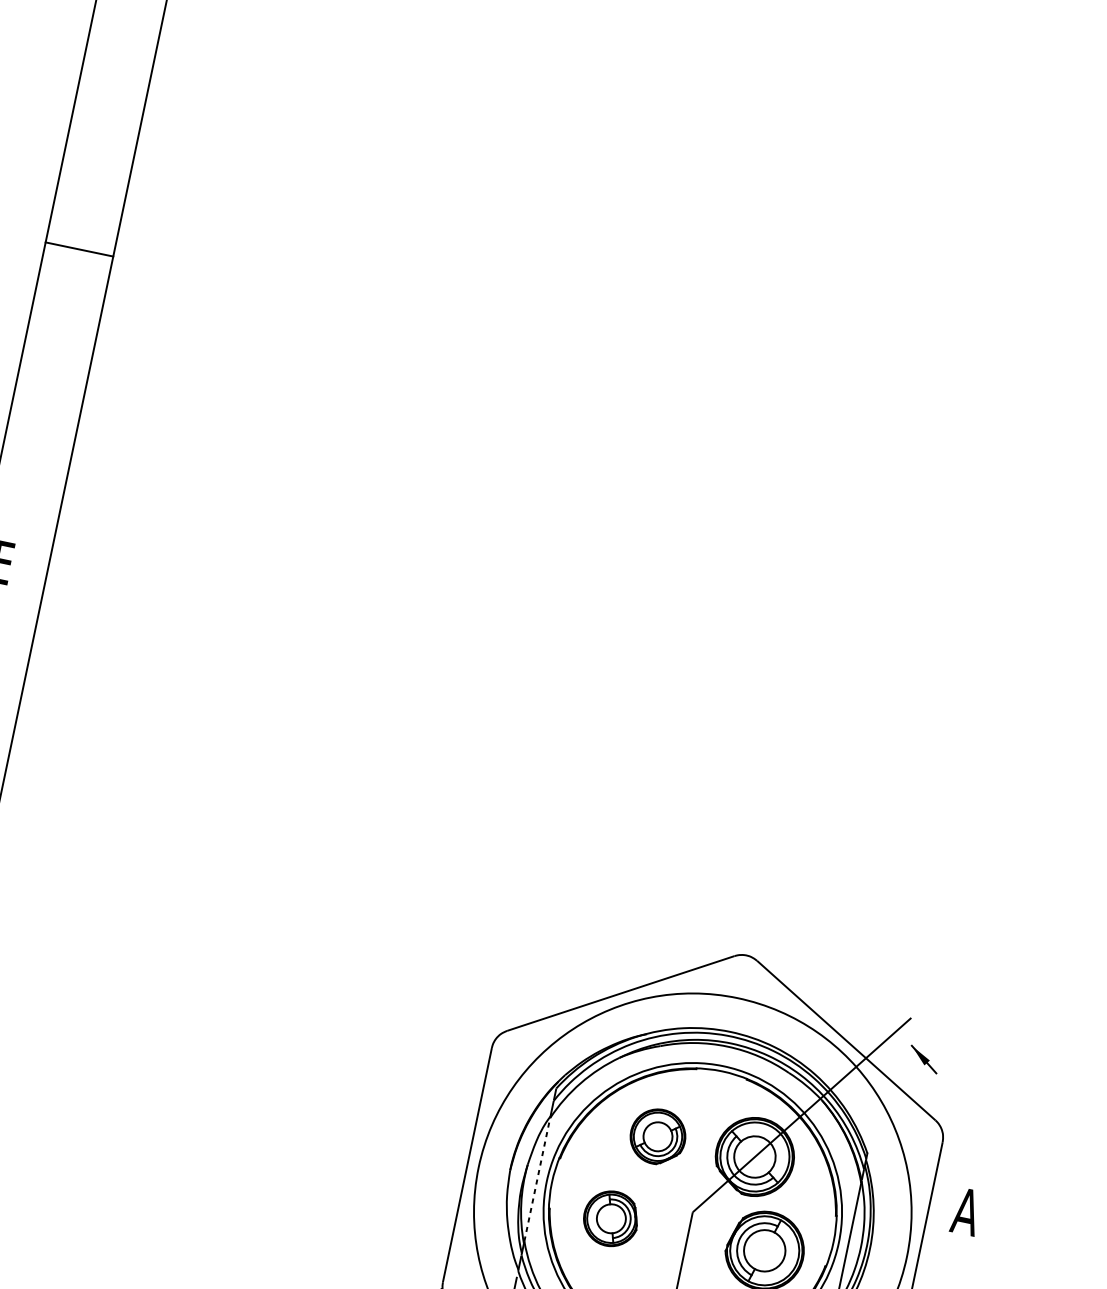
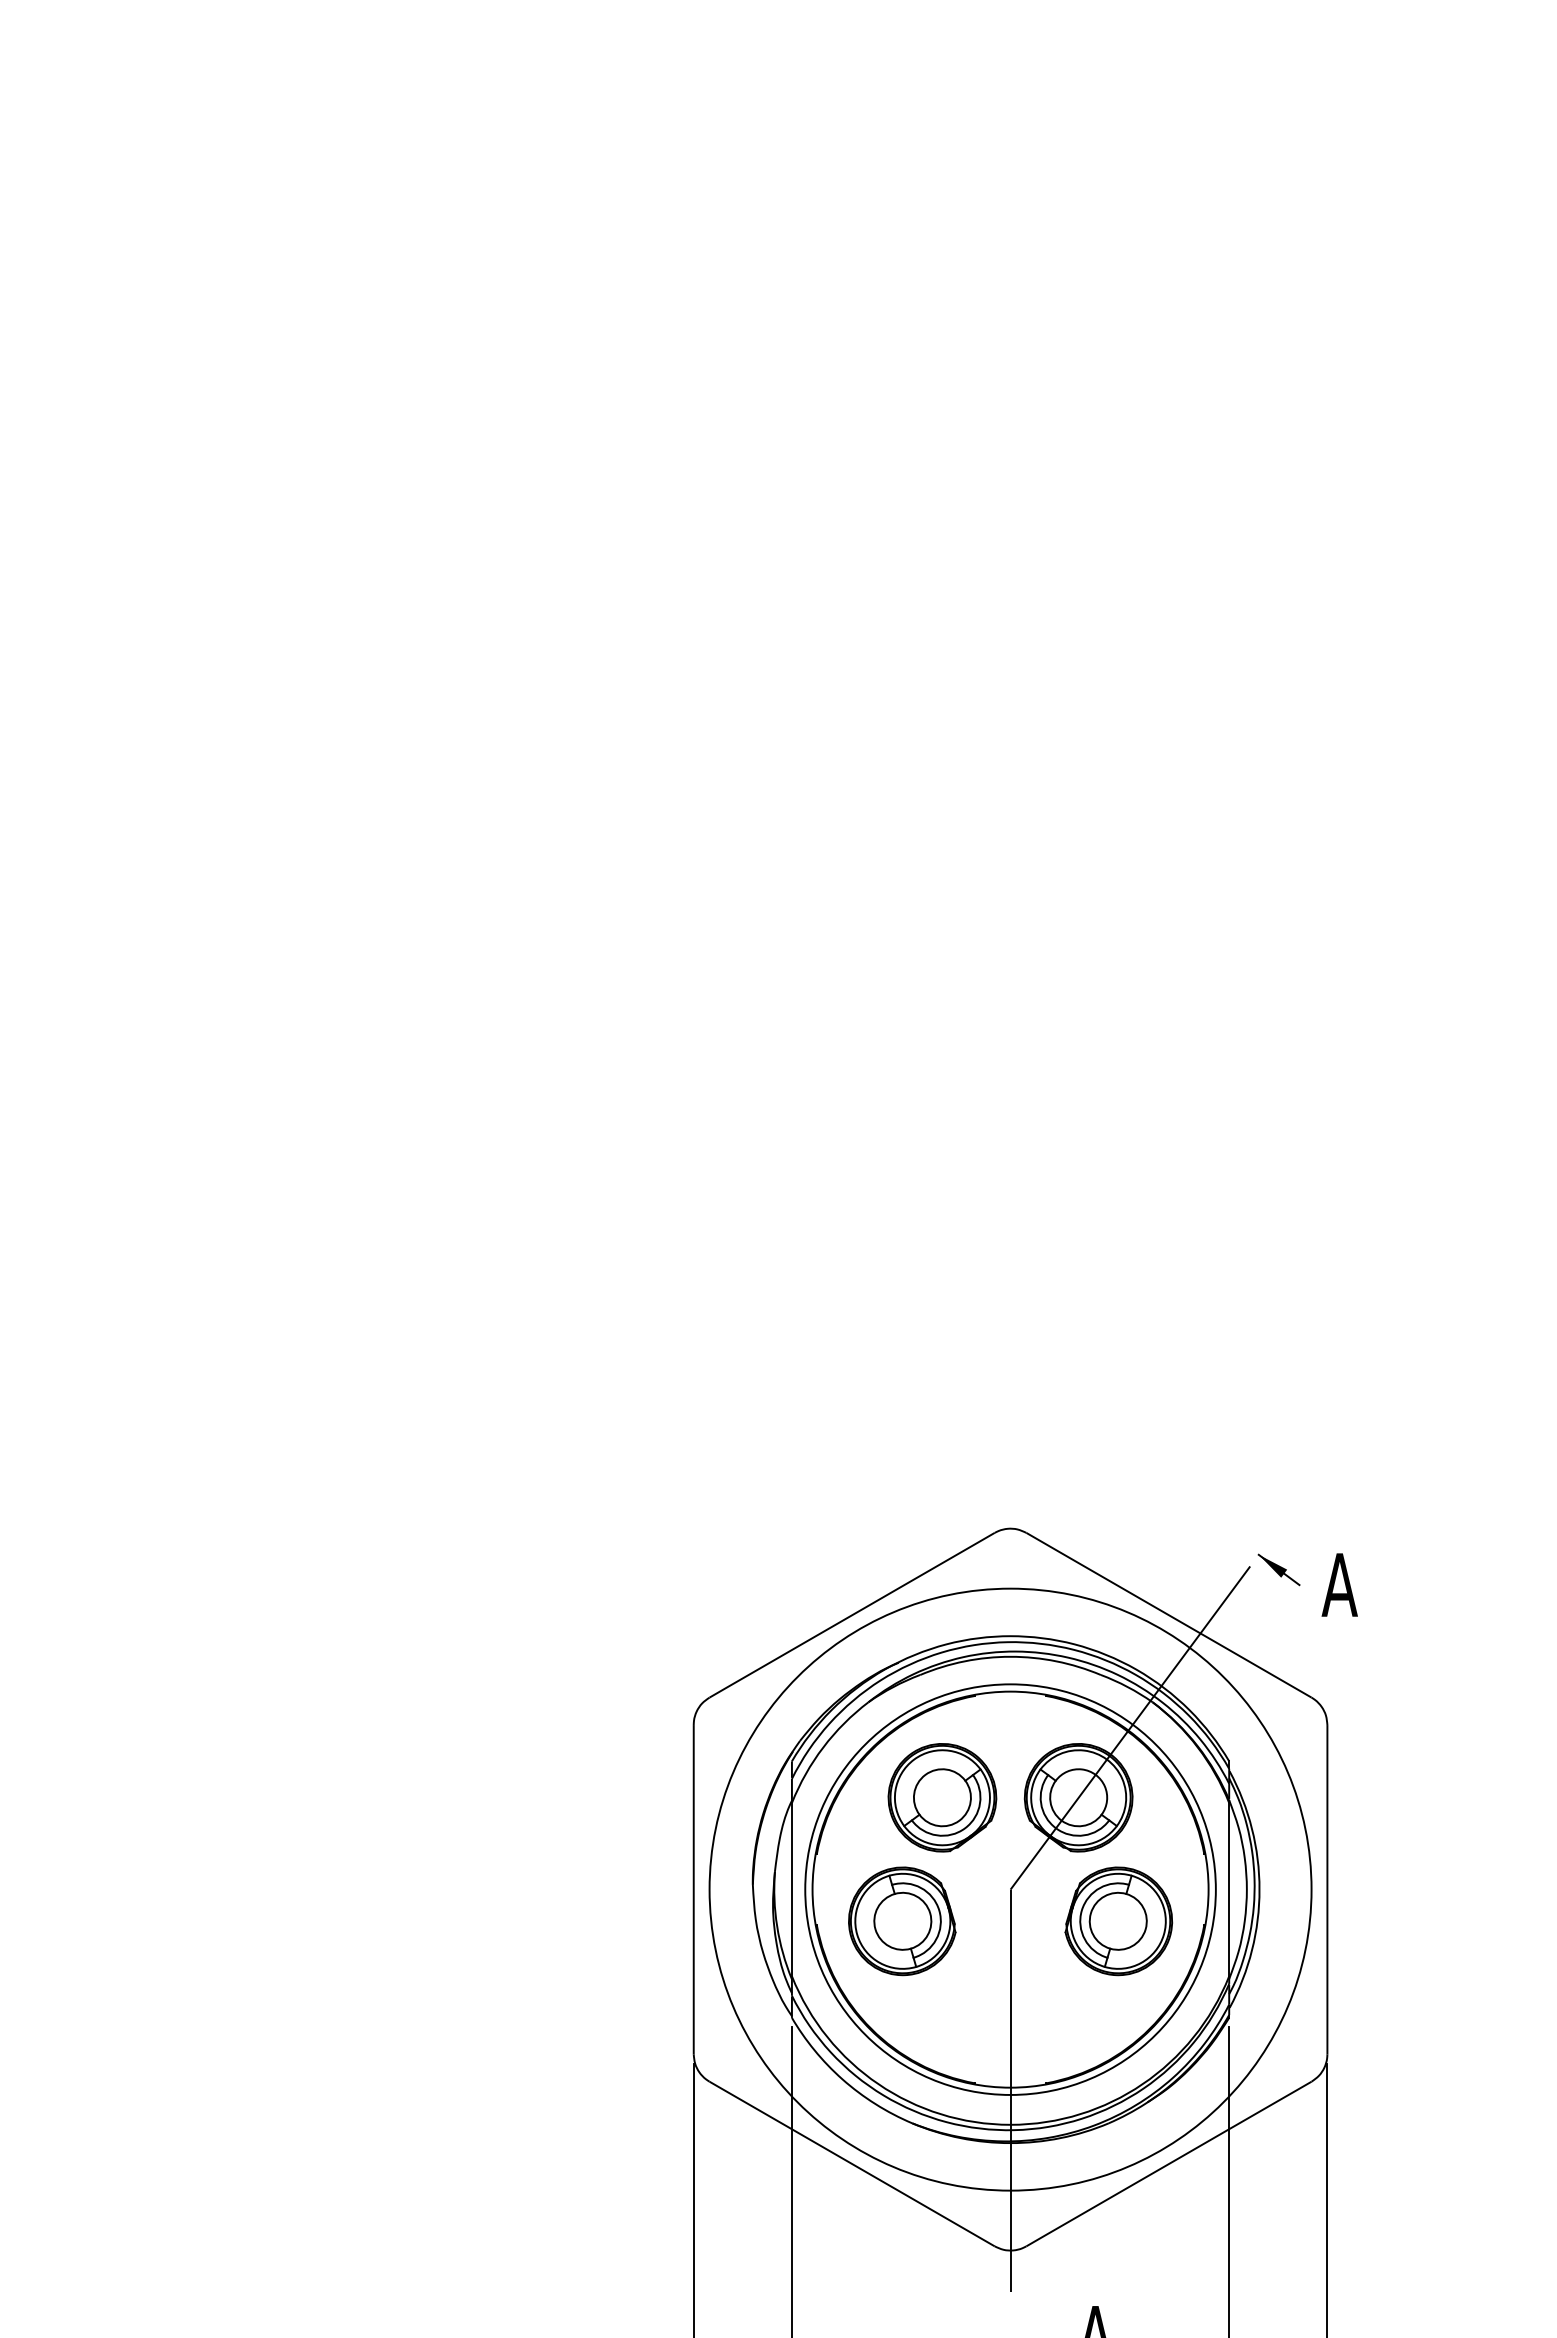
part: (923, 1059) -> (1278, 1569), moved
part: (658, 1136) -> (942, 1797), size x1.43
line: (536, 1179) -> (791, 1889), dashed -> solid
text: (966, 1211) -> (1339, 1584), moved
part: (611, 1218) -> (902, 1921), size x1.43

